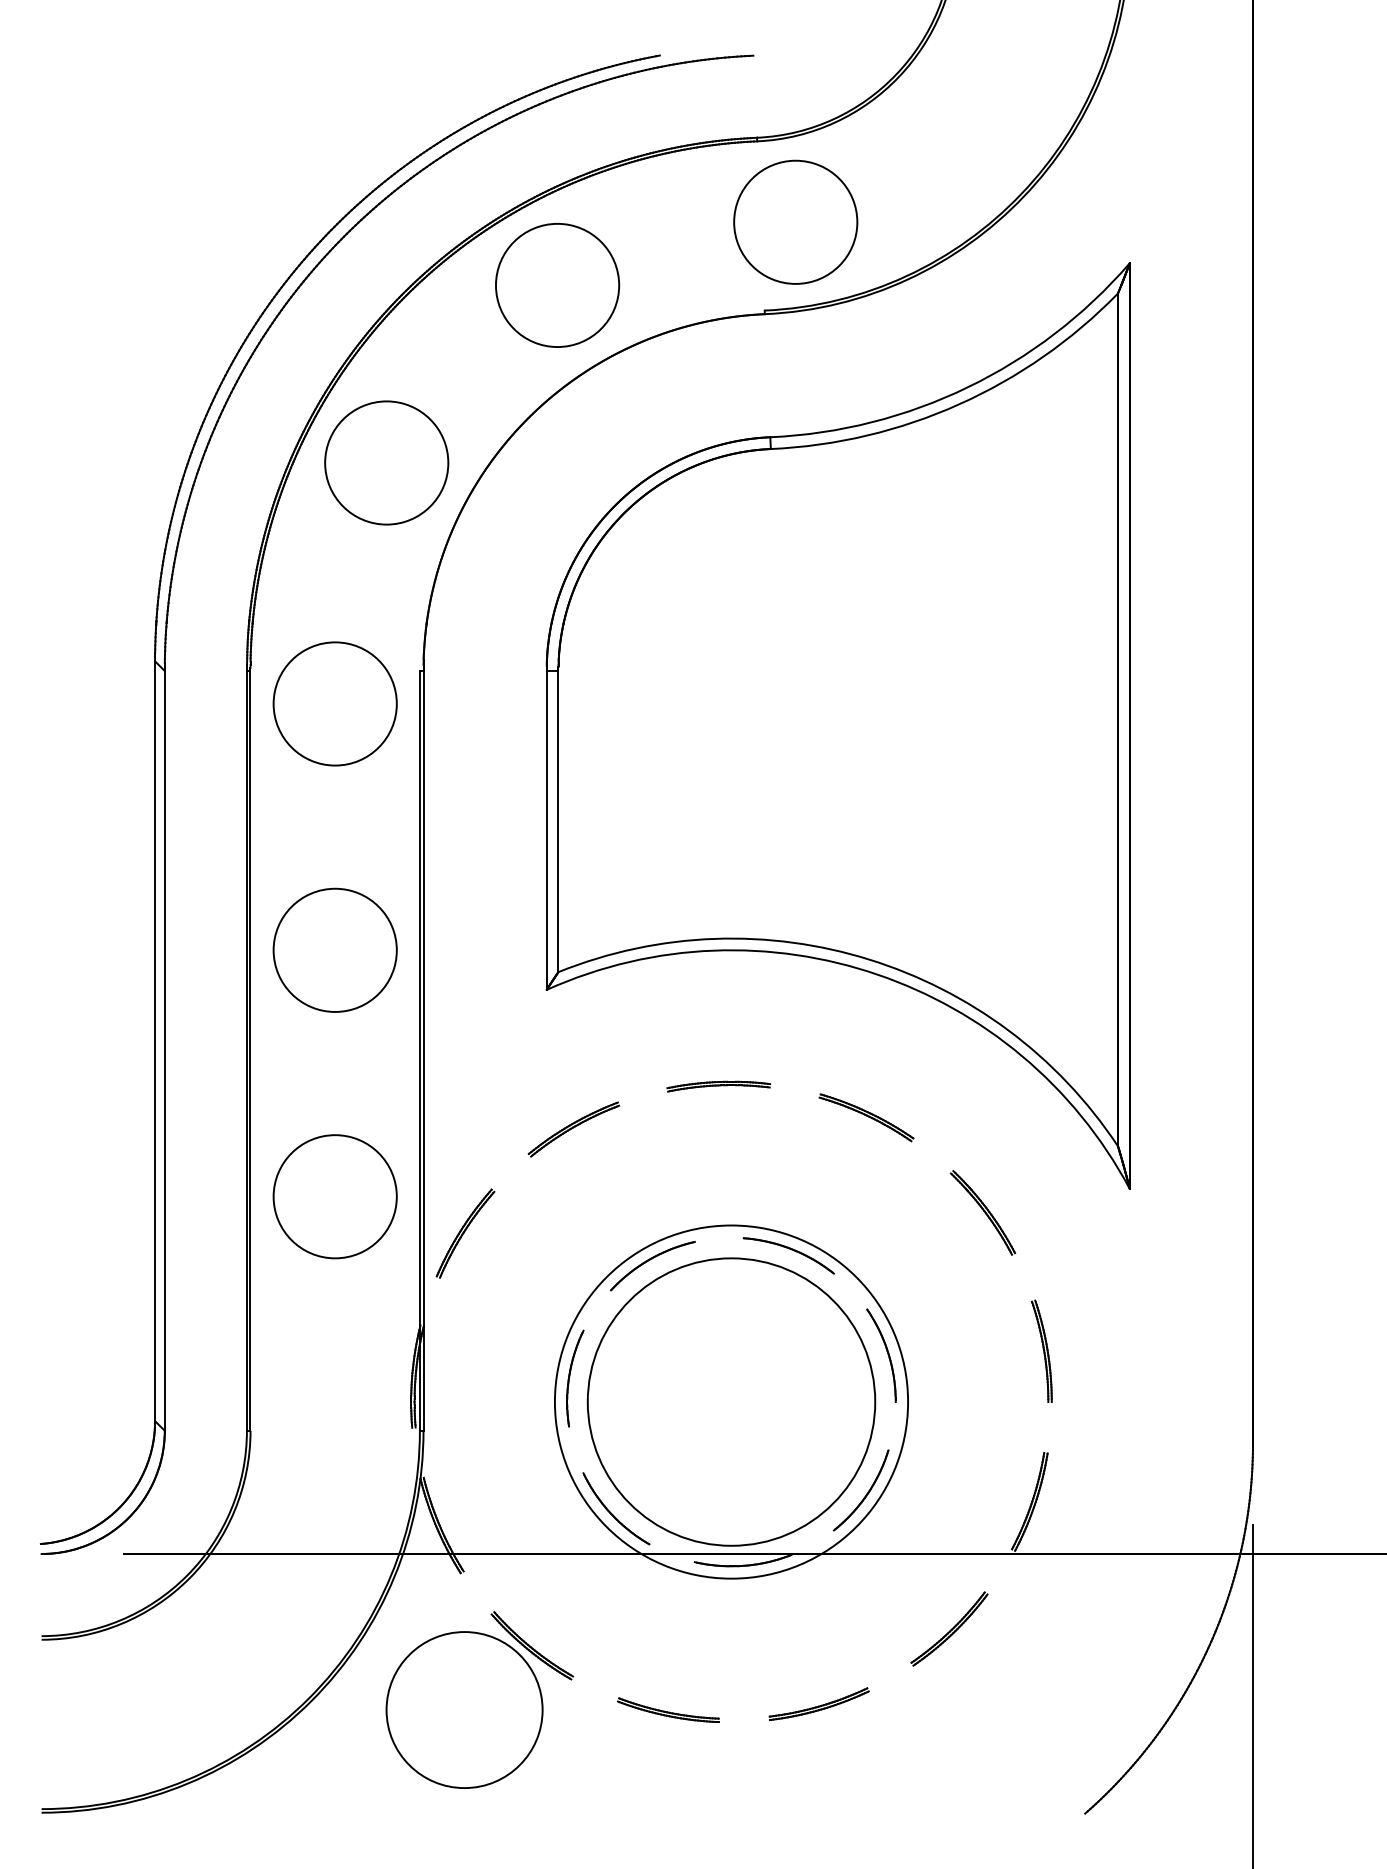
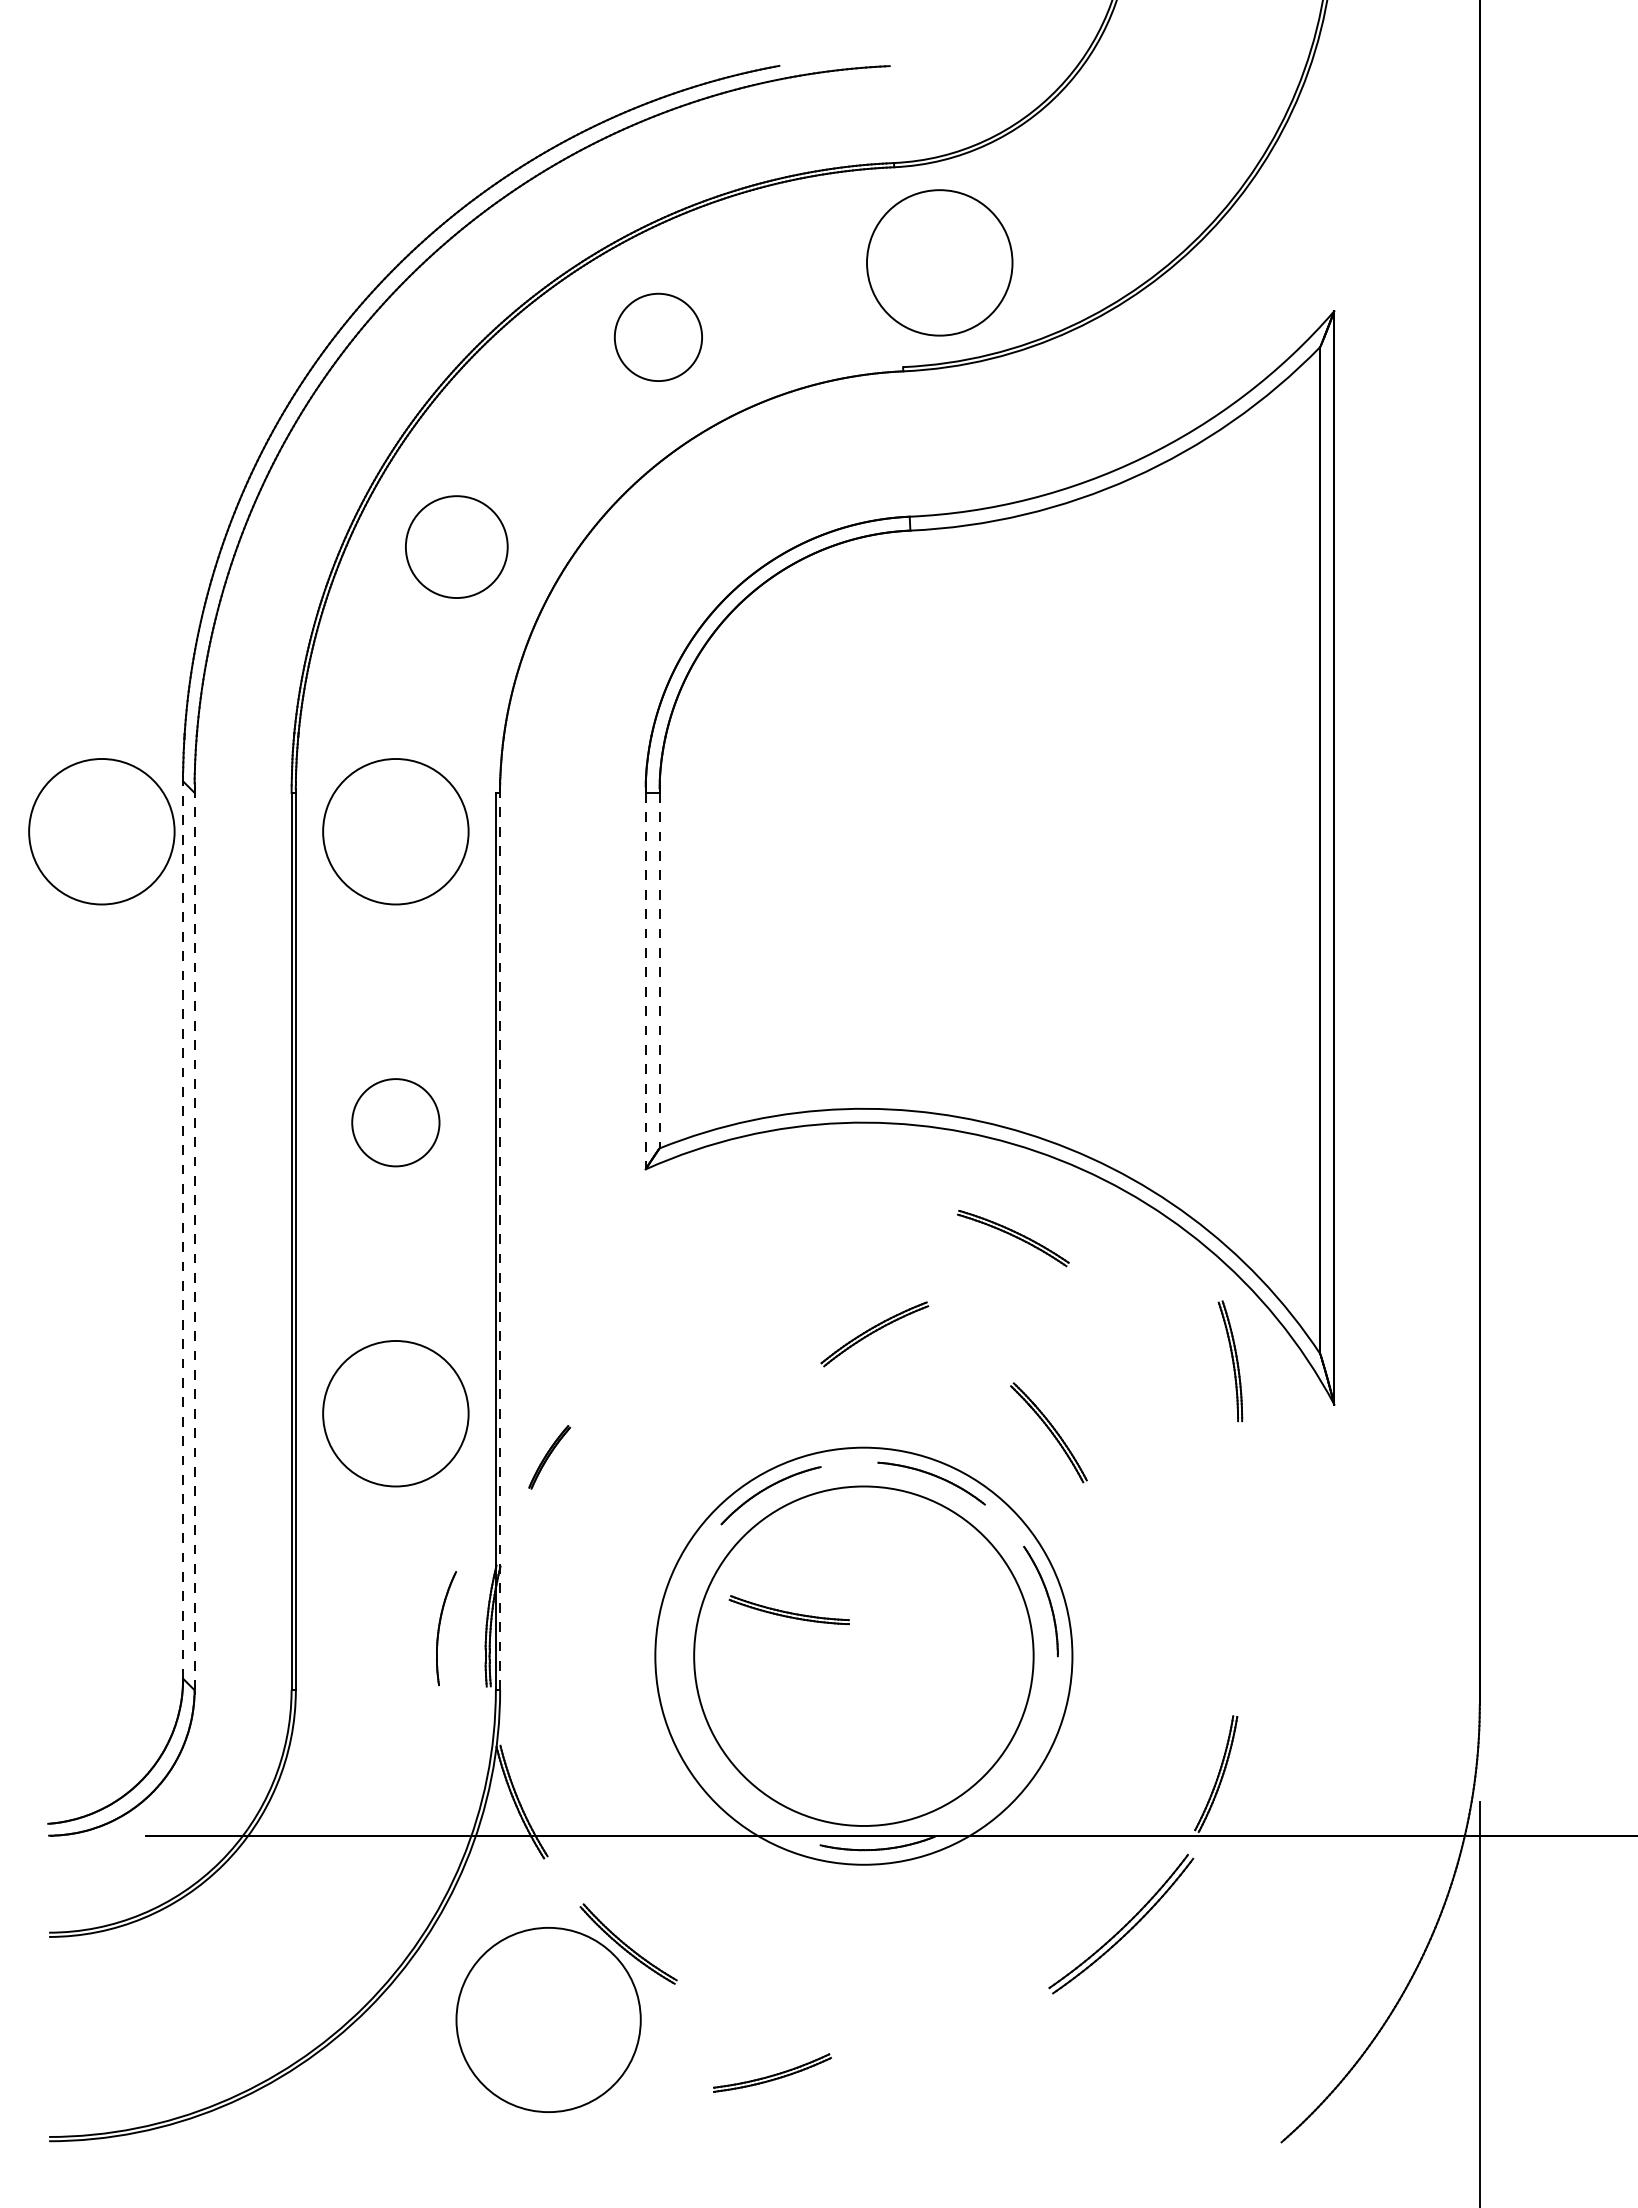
circle: (557, 285) -> (658, 337), size x0.6
circle: (386, 462) -> (456, 546), size x0.7
circle: (85, 703) -> (101, 831), added
line: (558, 821) -> (659, 970), solid -> dashed
line: (546, 830) -> (645, 981), solid -> dashed
circle: (334, 950) -> (395, 1122), size x0.6
line: (155, 1041) -> (183, 1230), solid -> dashed
line: (164, 1050) -> (194, 1241), solid -> dashed
line: (423, 1050) -> (500, 1241), solid -> dashed
part: (718, 1086) -> (848, 1283), removed
part: (866, 1117) -> (1013, 1238), moved
part: (573, 1129) -> (874, 1334), moved
part: (982, 1212) -> (1048, 1432), moved
part: (465, 1233) -> (549, 1457), size x0.6
part: (1041, 1351) -> (1230, 1361), moved
part: (570, 1376) -> (440, 1626), moved
part: (865, 1494) -> (1022, 1765), removed
part: (611, 1513) -> (722, 1787), removed
part: (949, 1629) -> (1121, 1924), size x1.6
part: (819, 1703) -> (772, 2072), moved
part: (667, 1709) -> (788, 1609), moved

